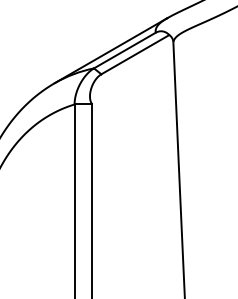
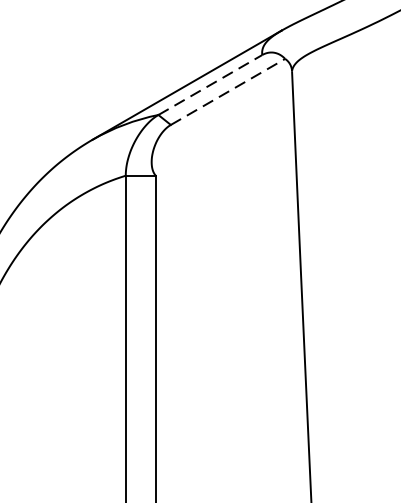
line: (124, 50) -> (209, 84), solid -> dashed
line: (135, 54) -> (228, 91), solid -> dashed

